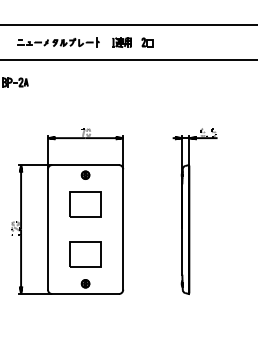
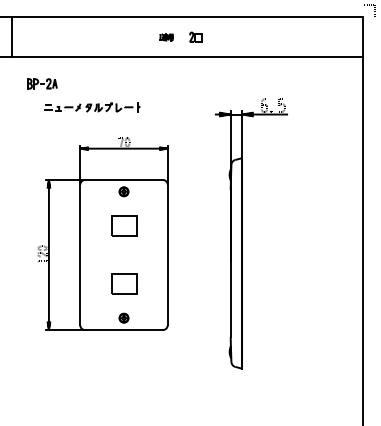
part: (58, 42) -> (92, 107), moved
part: (122, 42) -> (166, 37), size x0.6
part: (85, 205) -> (123, 226), size x0.7
part: (195, 211) -> (251, 233), size x1.4
part: (85, 254) -> (123, 283), size x0.7

